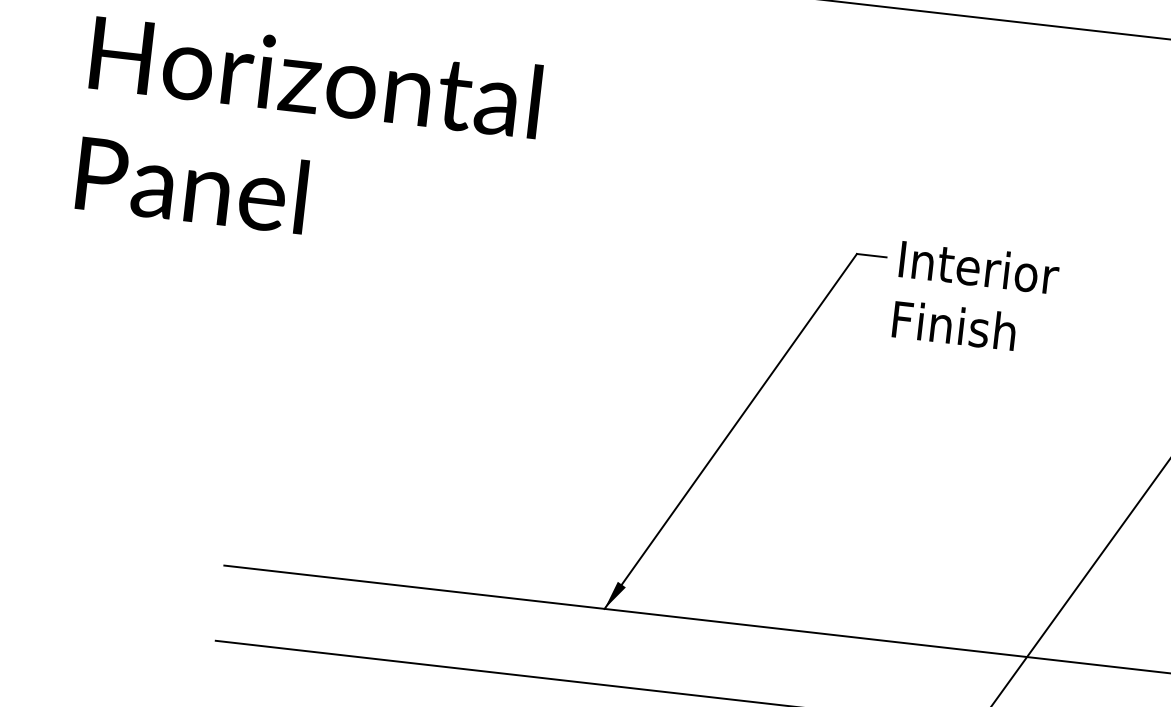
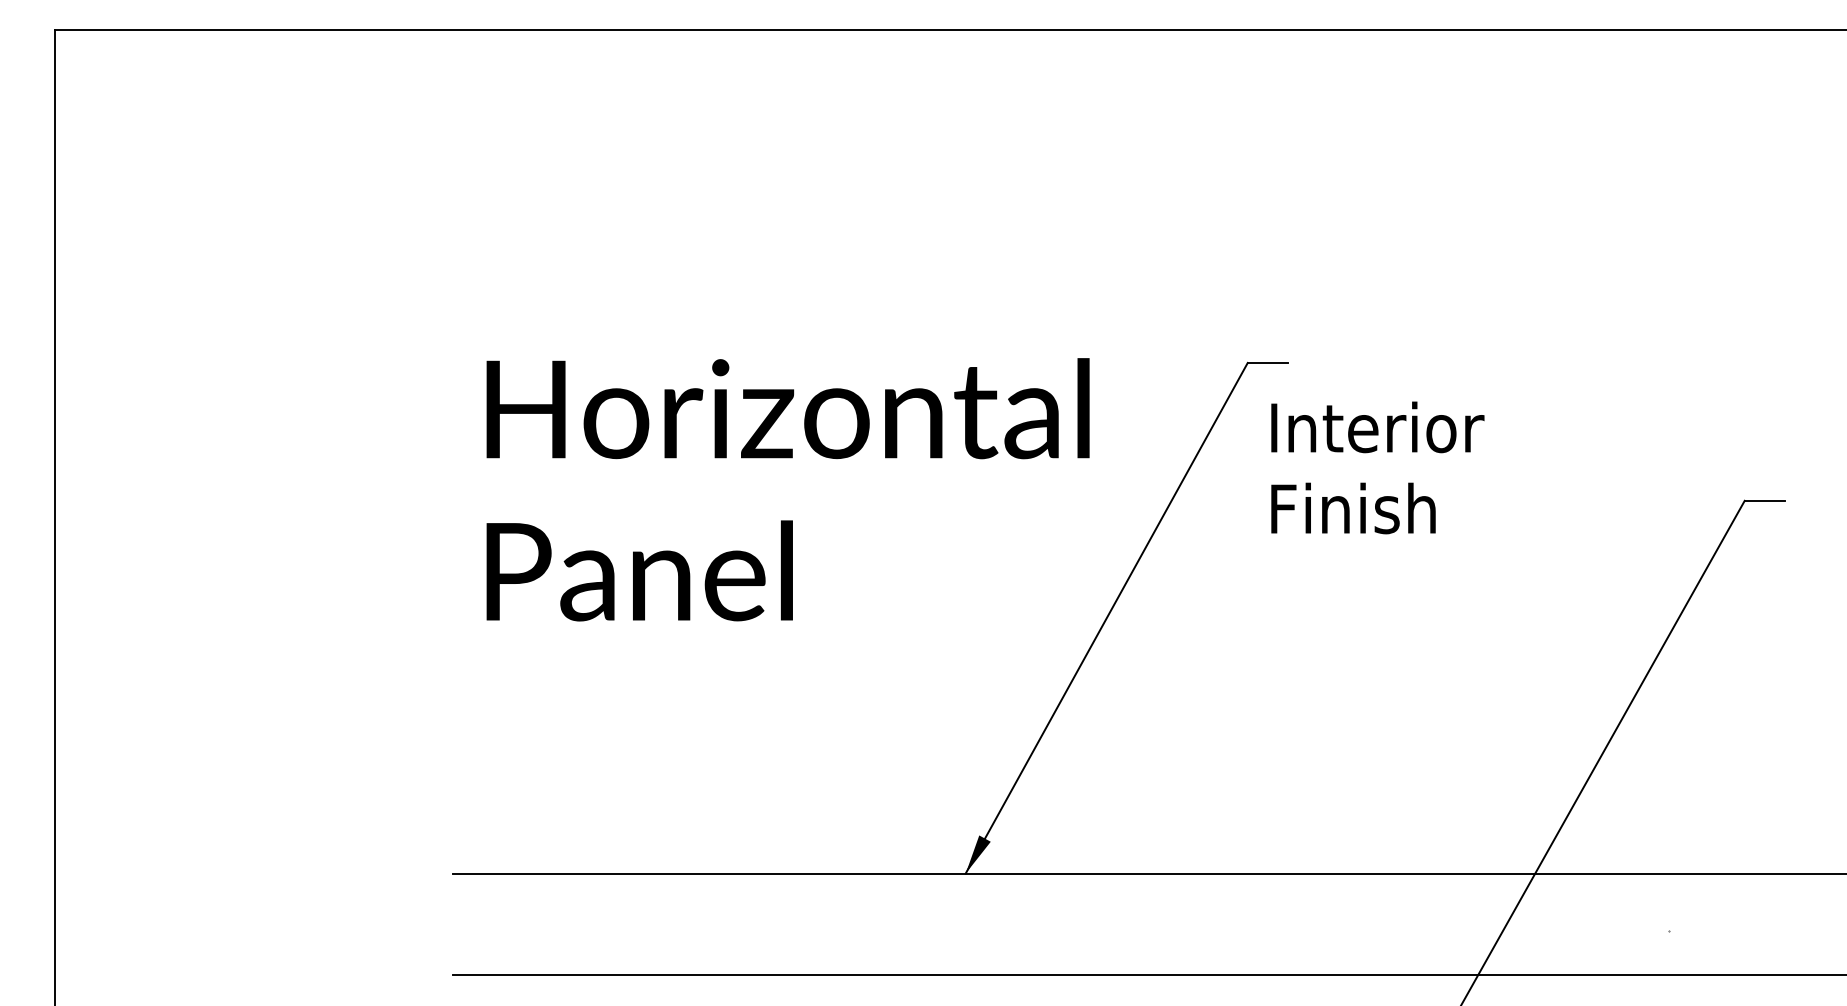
text: (308, 137) -> (787, 489), moved
text: (975, 297) -> (1377, 467), moved

